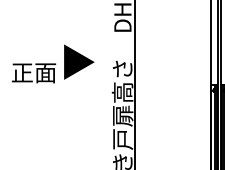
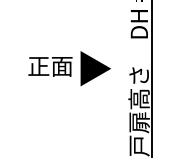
text: (34, 73) -> (50, 67), moved

